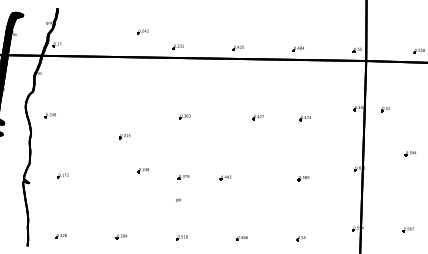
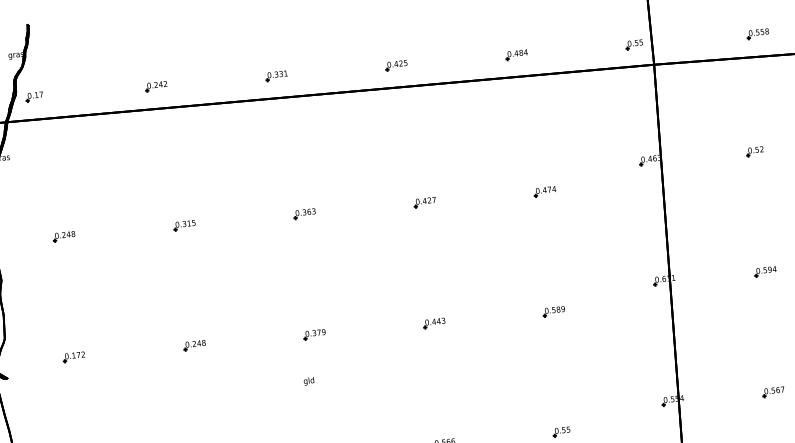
part: (142, 31) -> (155, 85), moved
part: (385, 109) -> (754, 151), moved
part: (49, 115) -> (62, 236), moved
part: (257, 117) -> (423, 202), moved
part: (124, 136) -> (183, 225), moved
part: (410, 153) -> (765, 271), moved
part: (143, 170) -> (194, 345), moved
part: (225, 177) -> (433, 322), moved

